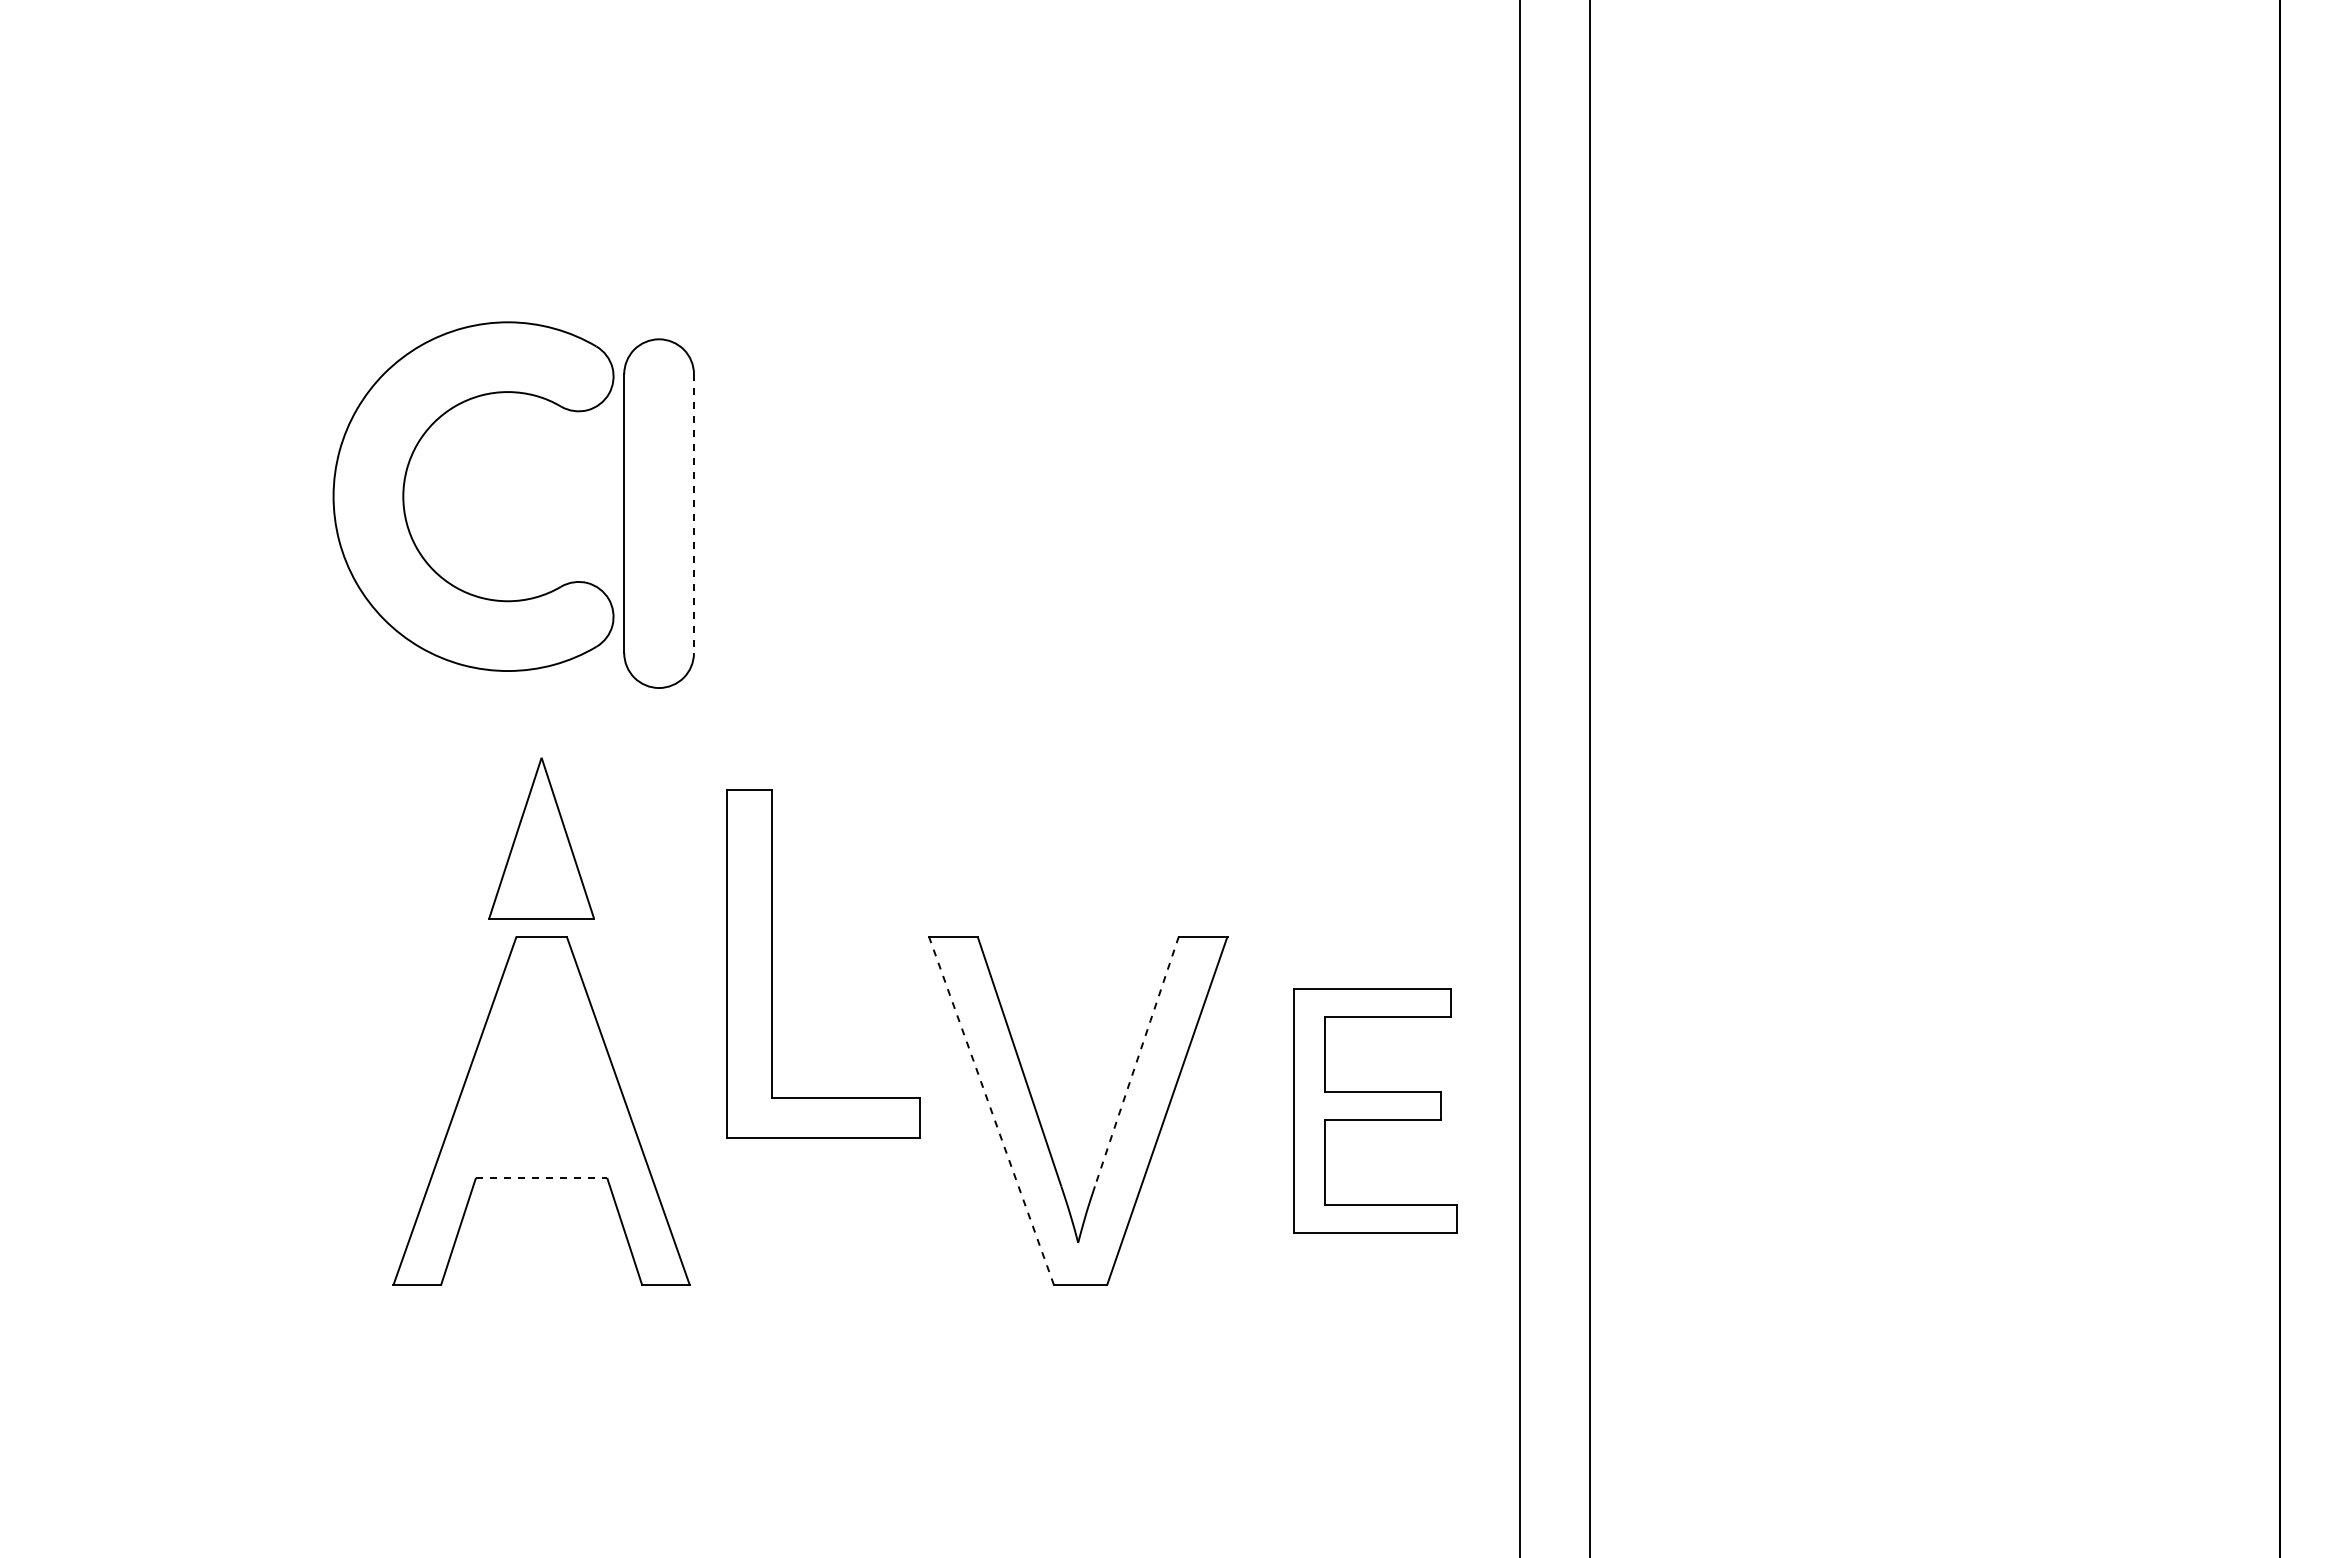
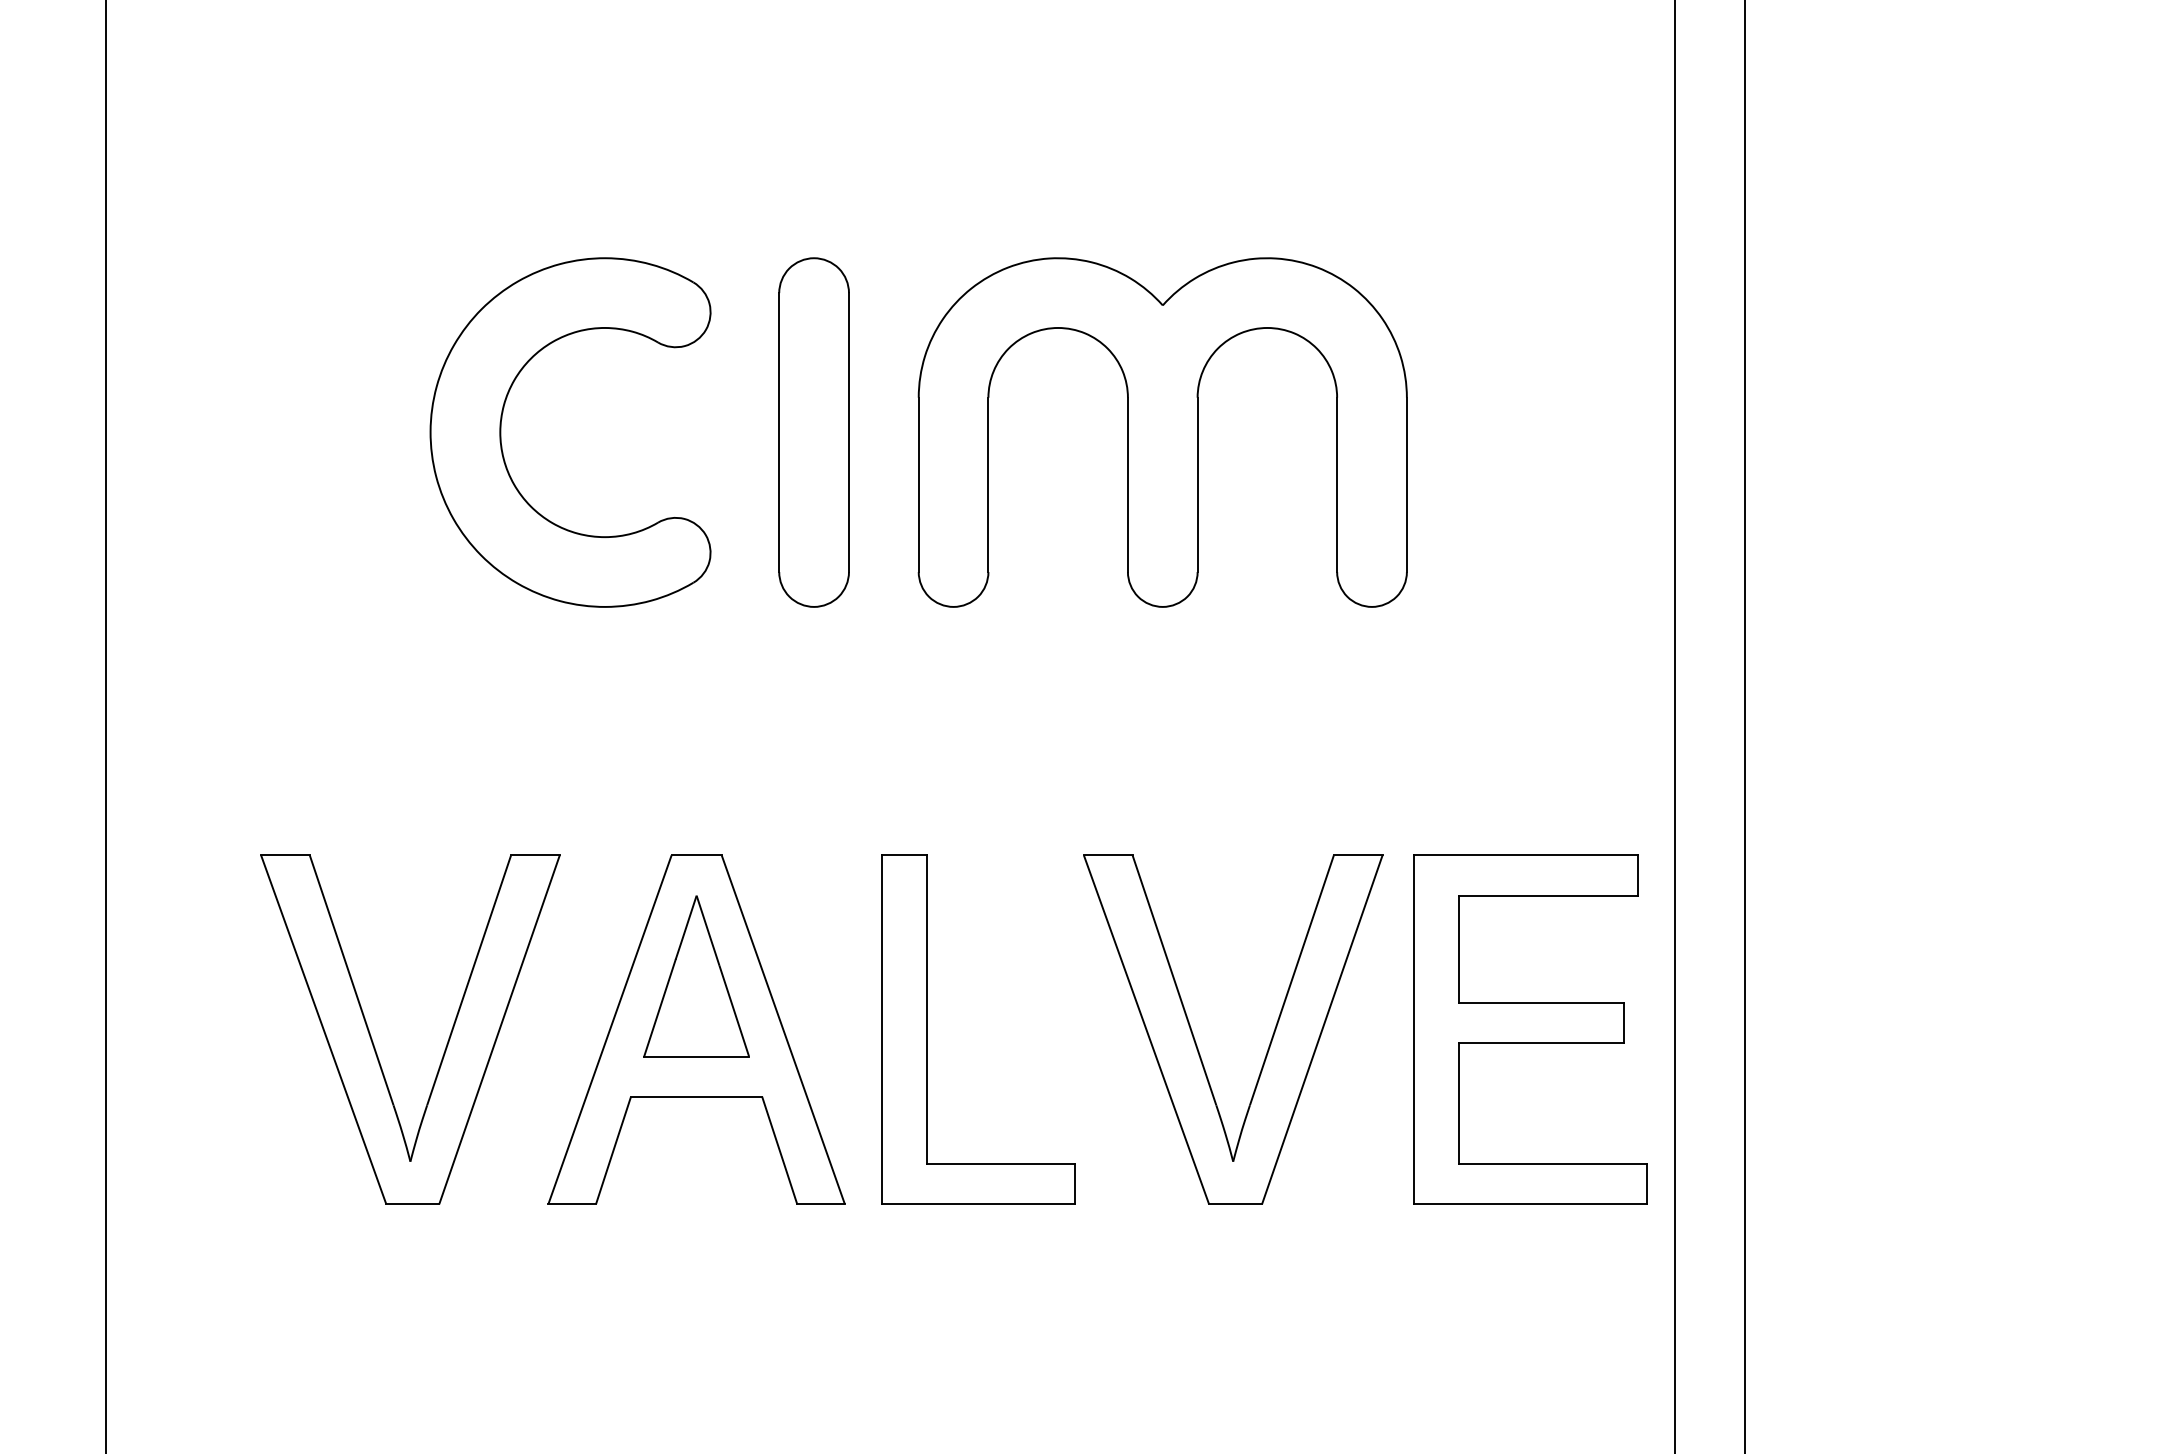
part: (404, 496) -> (501, 432), moved
part: (1007, 513) -> (1162, 432), added
line: (693, 514) -> (848, 433), dashed -> solid
part: (541, 838) -> (696, 976), moved
part: (772, 963) -> (927, 1029), moved
line: (1136, 1061) -> (1291, 980), dashed -> solid
line: (991, 1110) -> (1146, 1029), dashed -> solid
part: (1375, 1110) -> (1530, 1029), size x1.43
part: (218, 1122) -> (373, 1041), added
line: (541, 1177) -> (696, 1096), dashed -> solid

